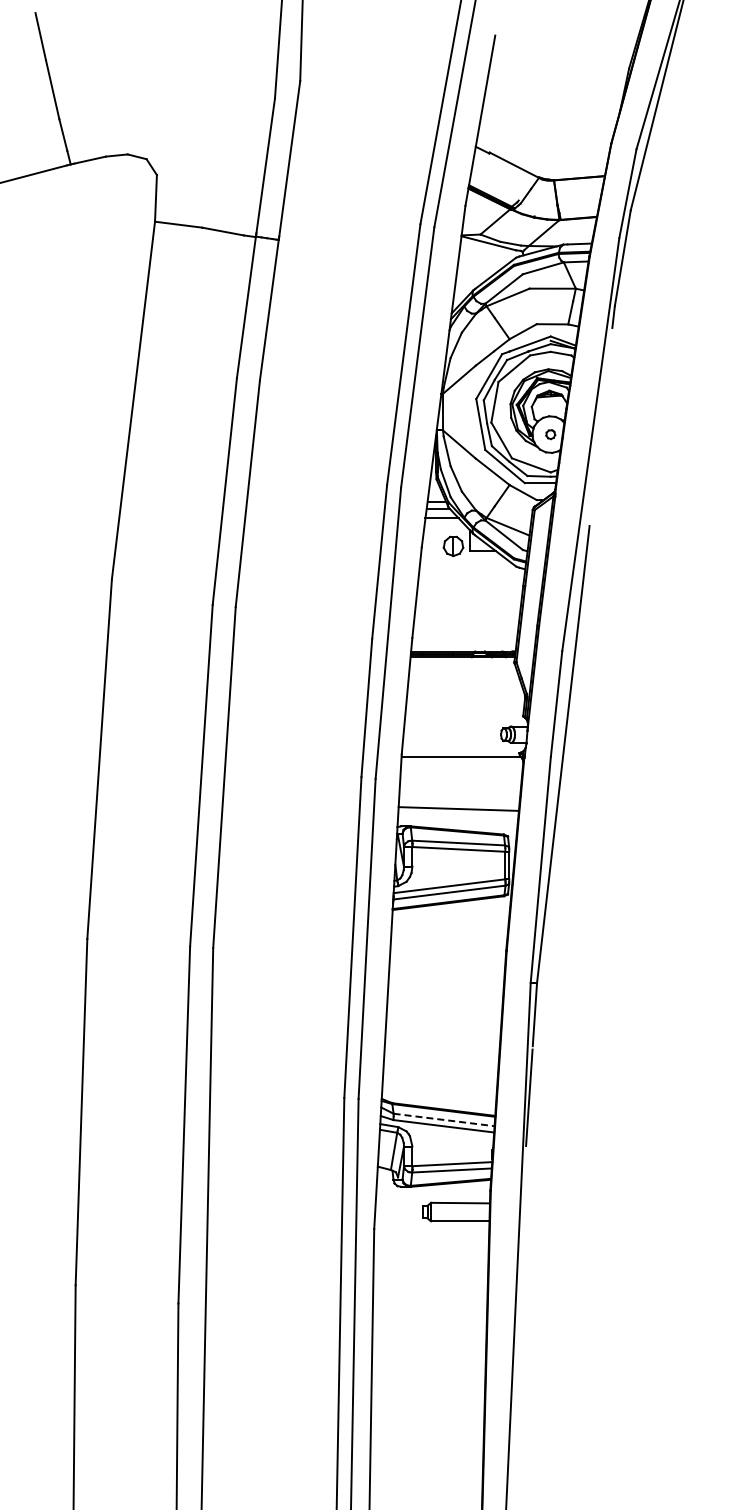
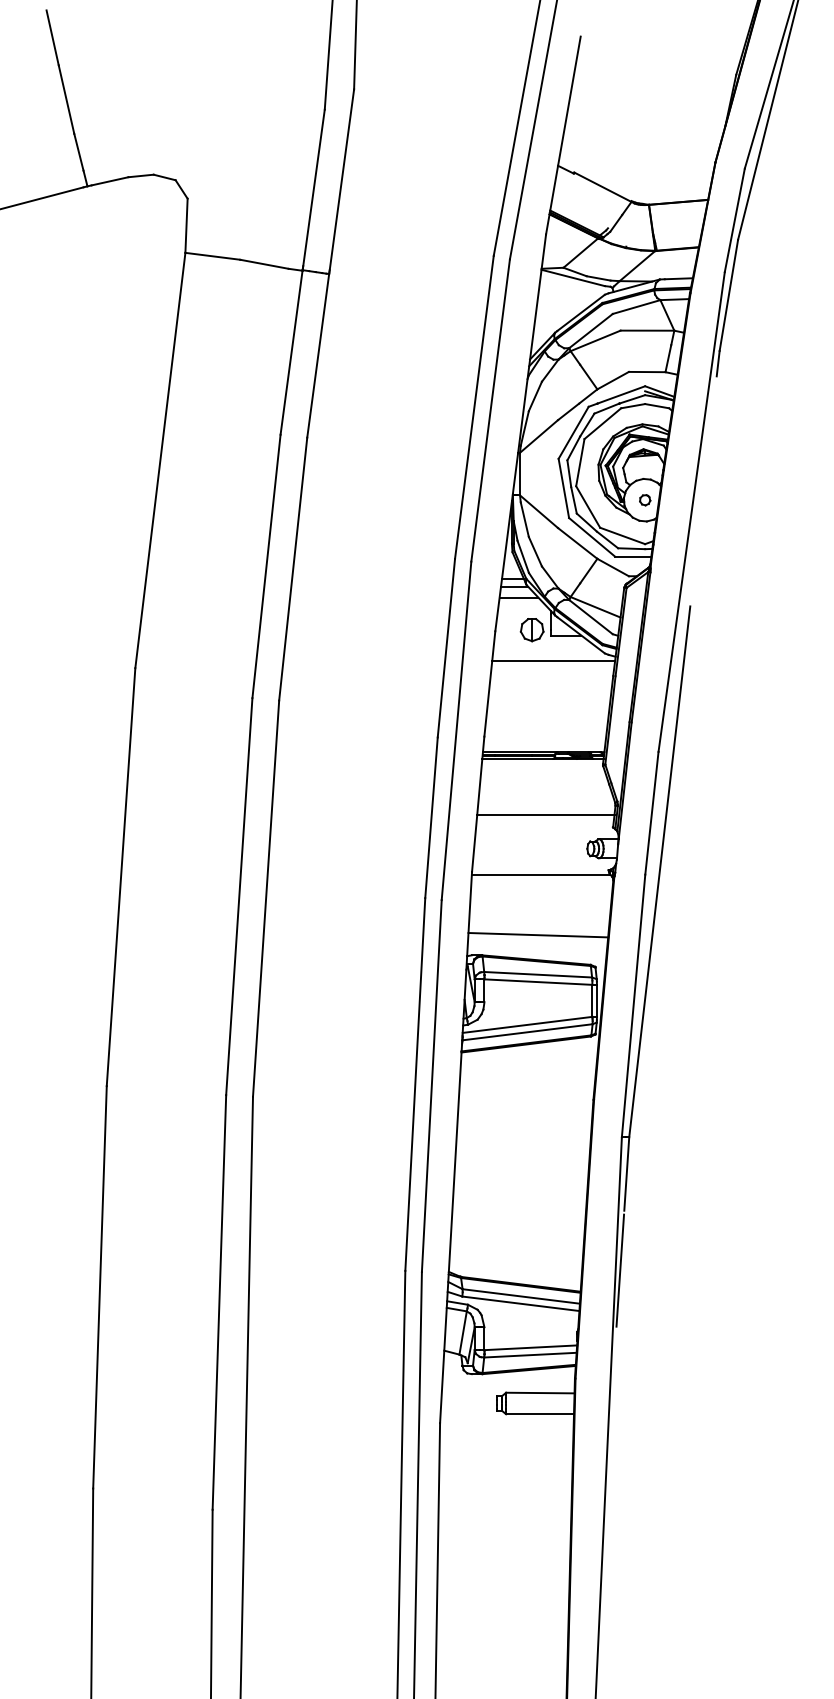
line: (471, 572) -> (553, 660), added
line: (465, 705) -> (546, 814), added
line: (444, 1119) -> (521, 1295), dashed -> solid

